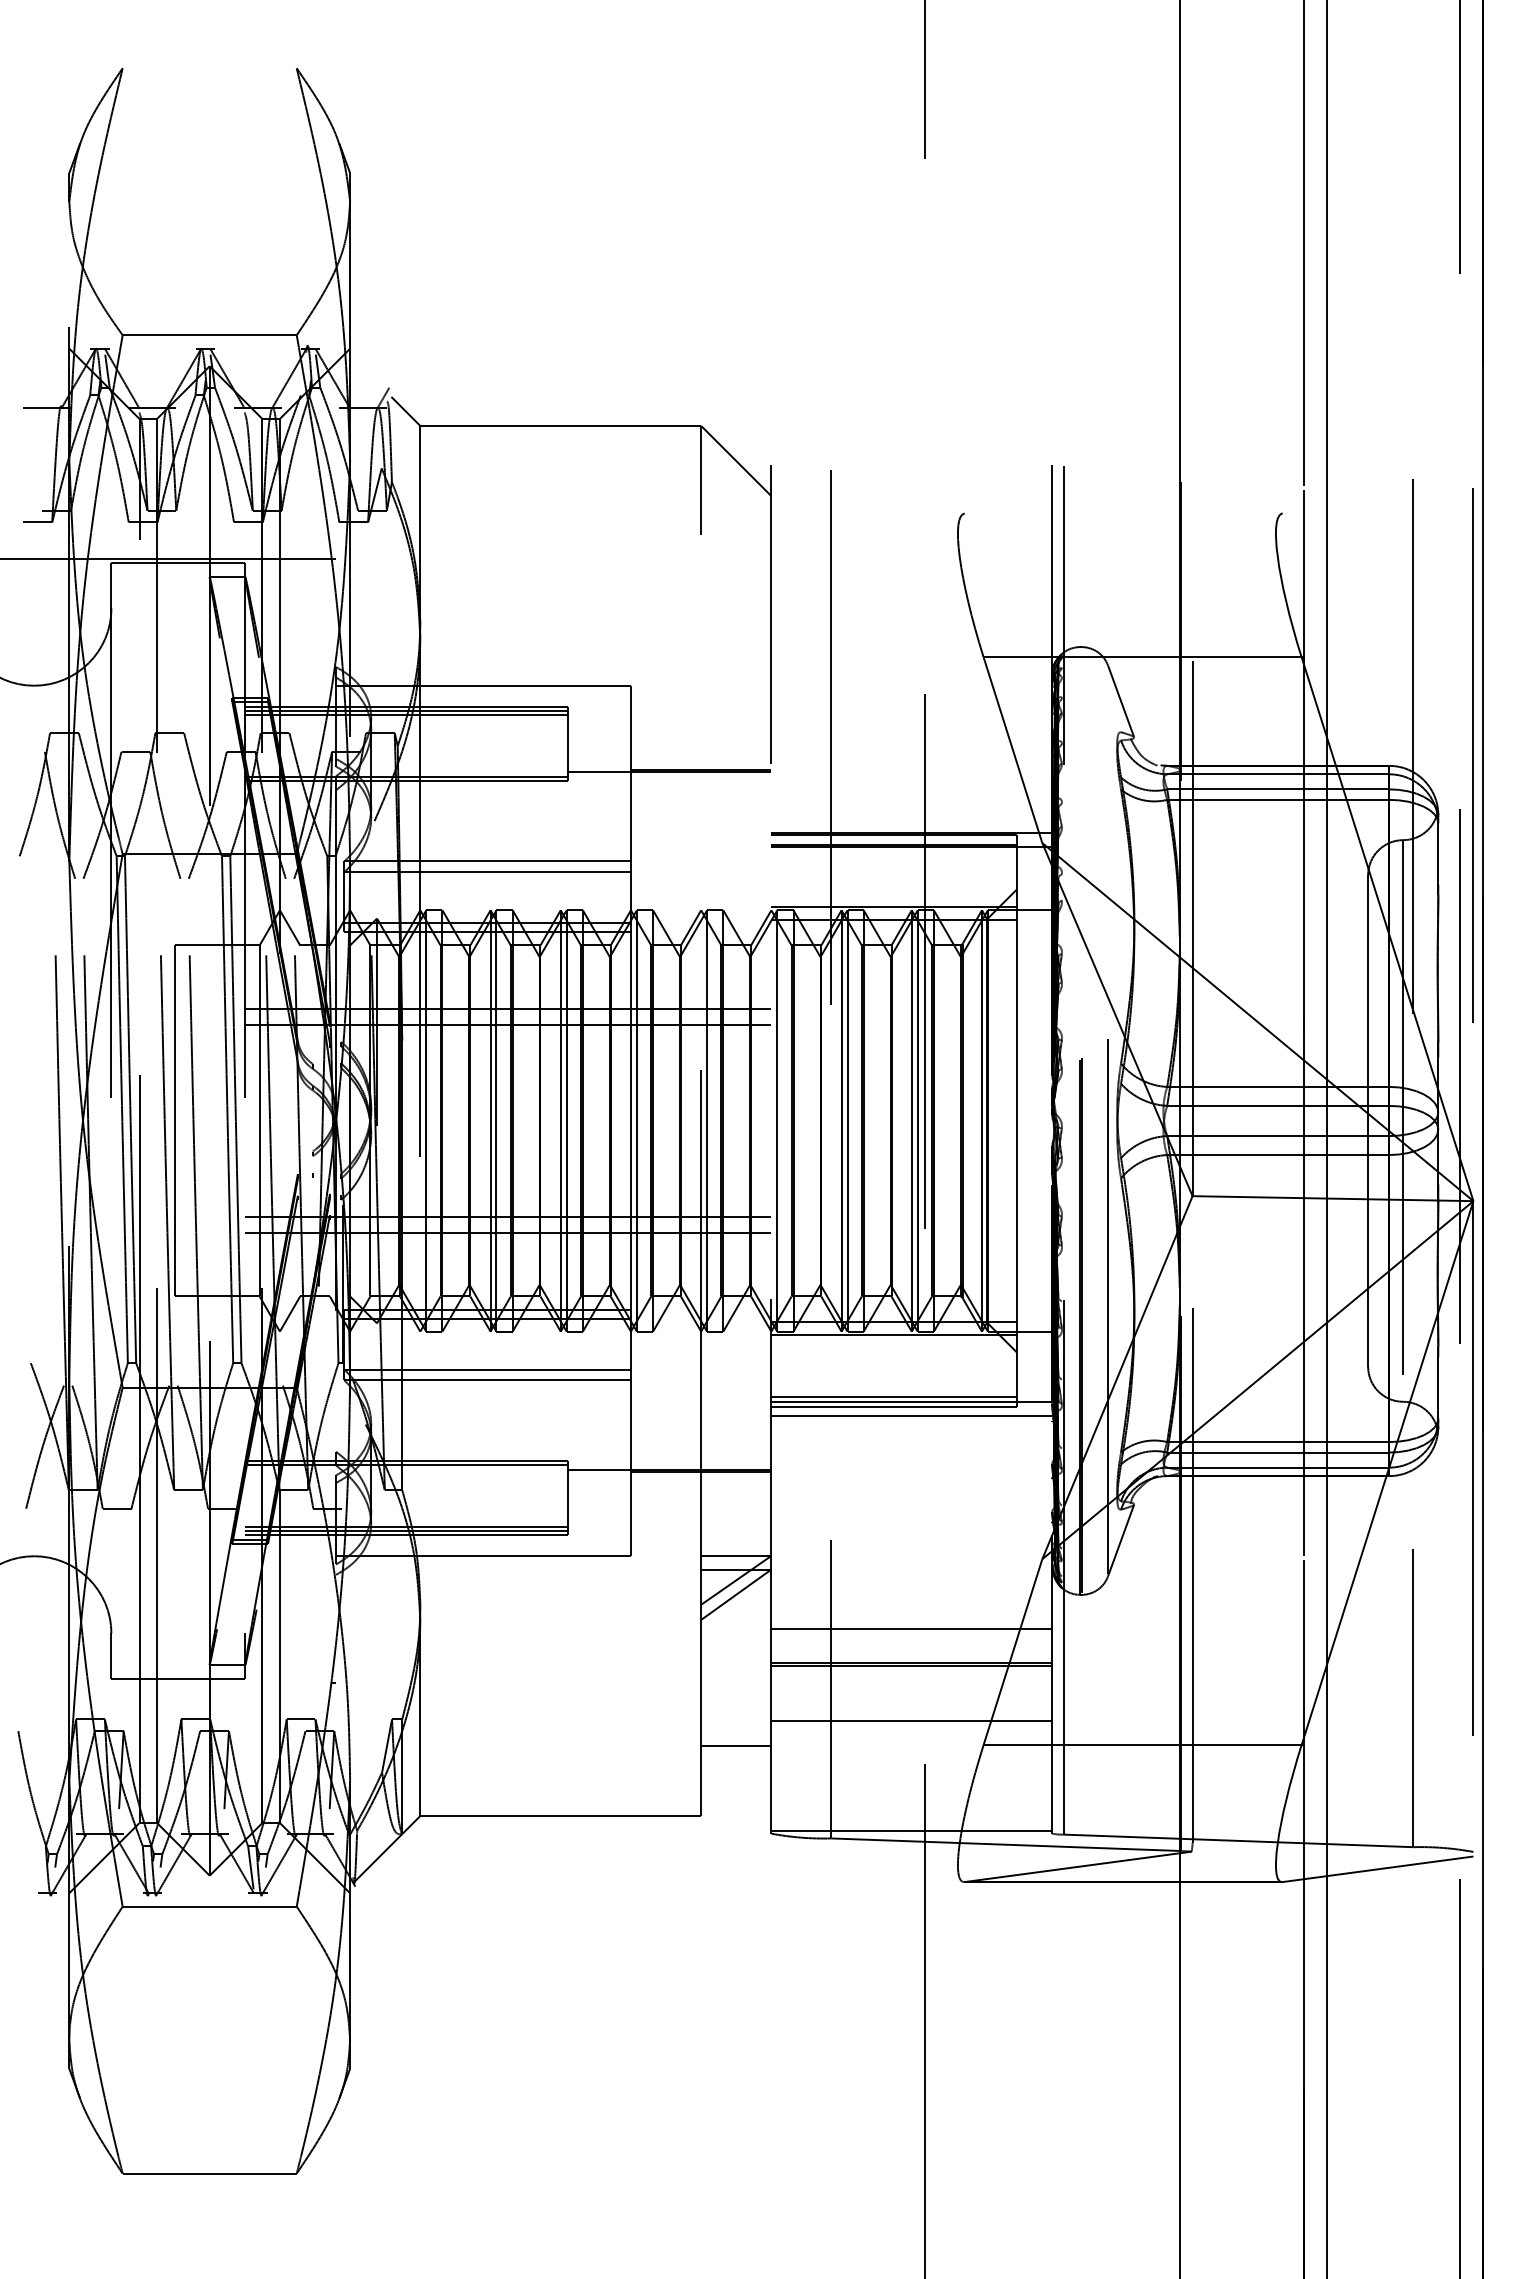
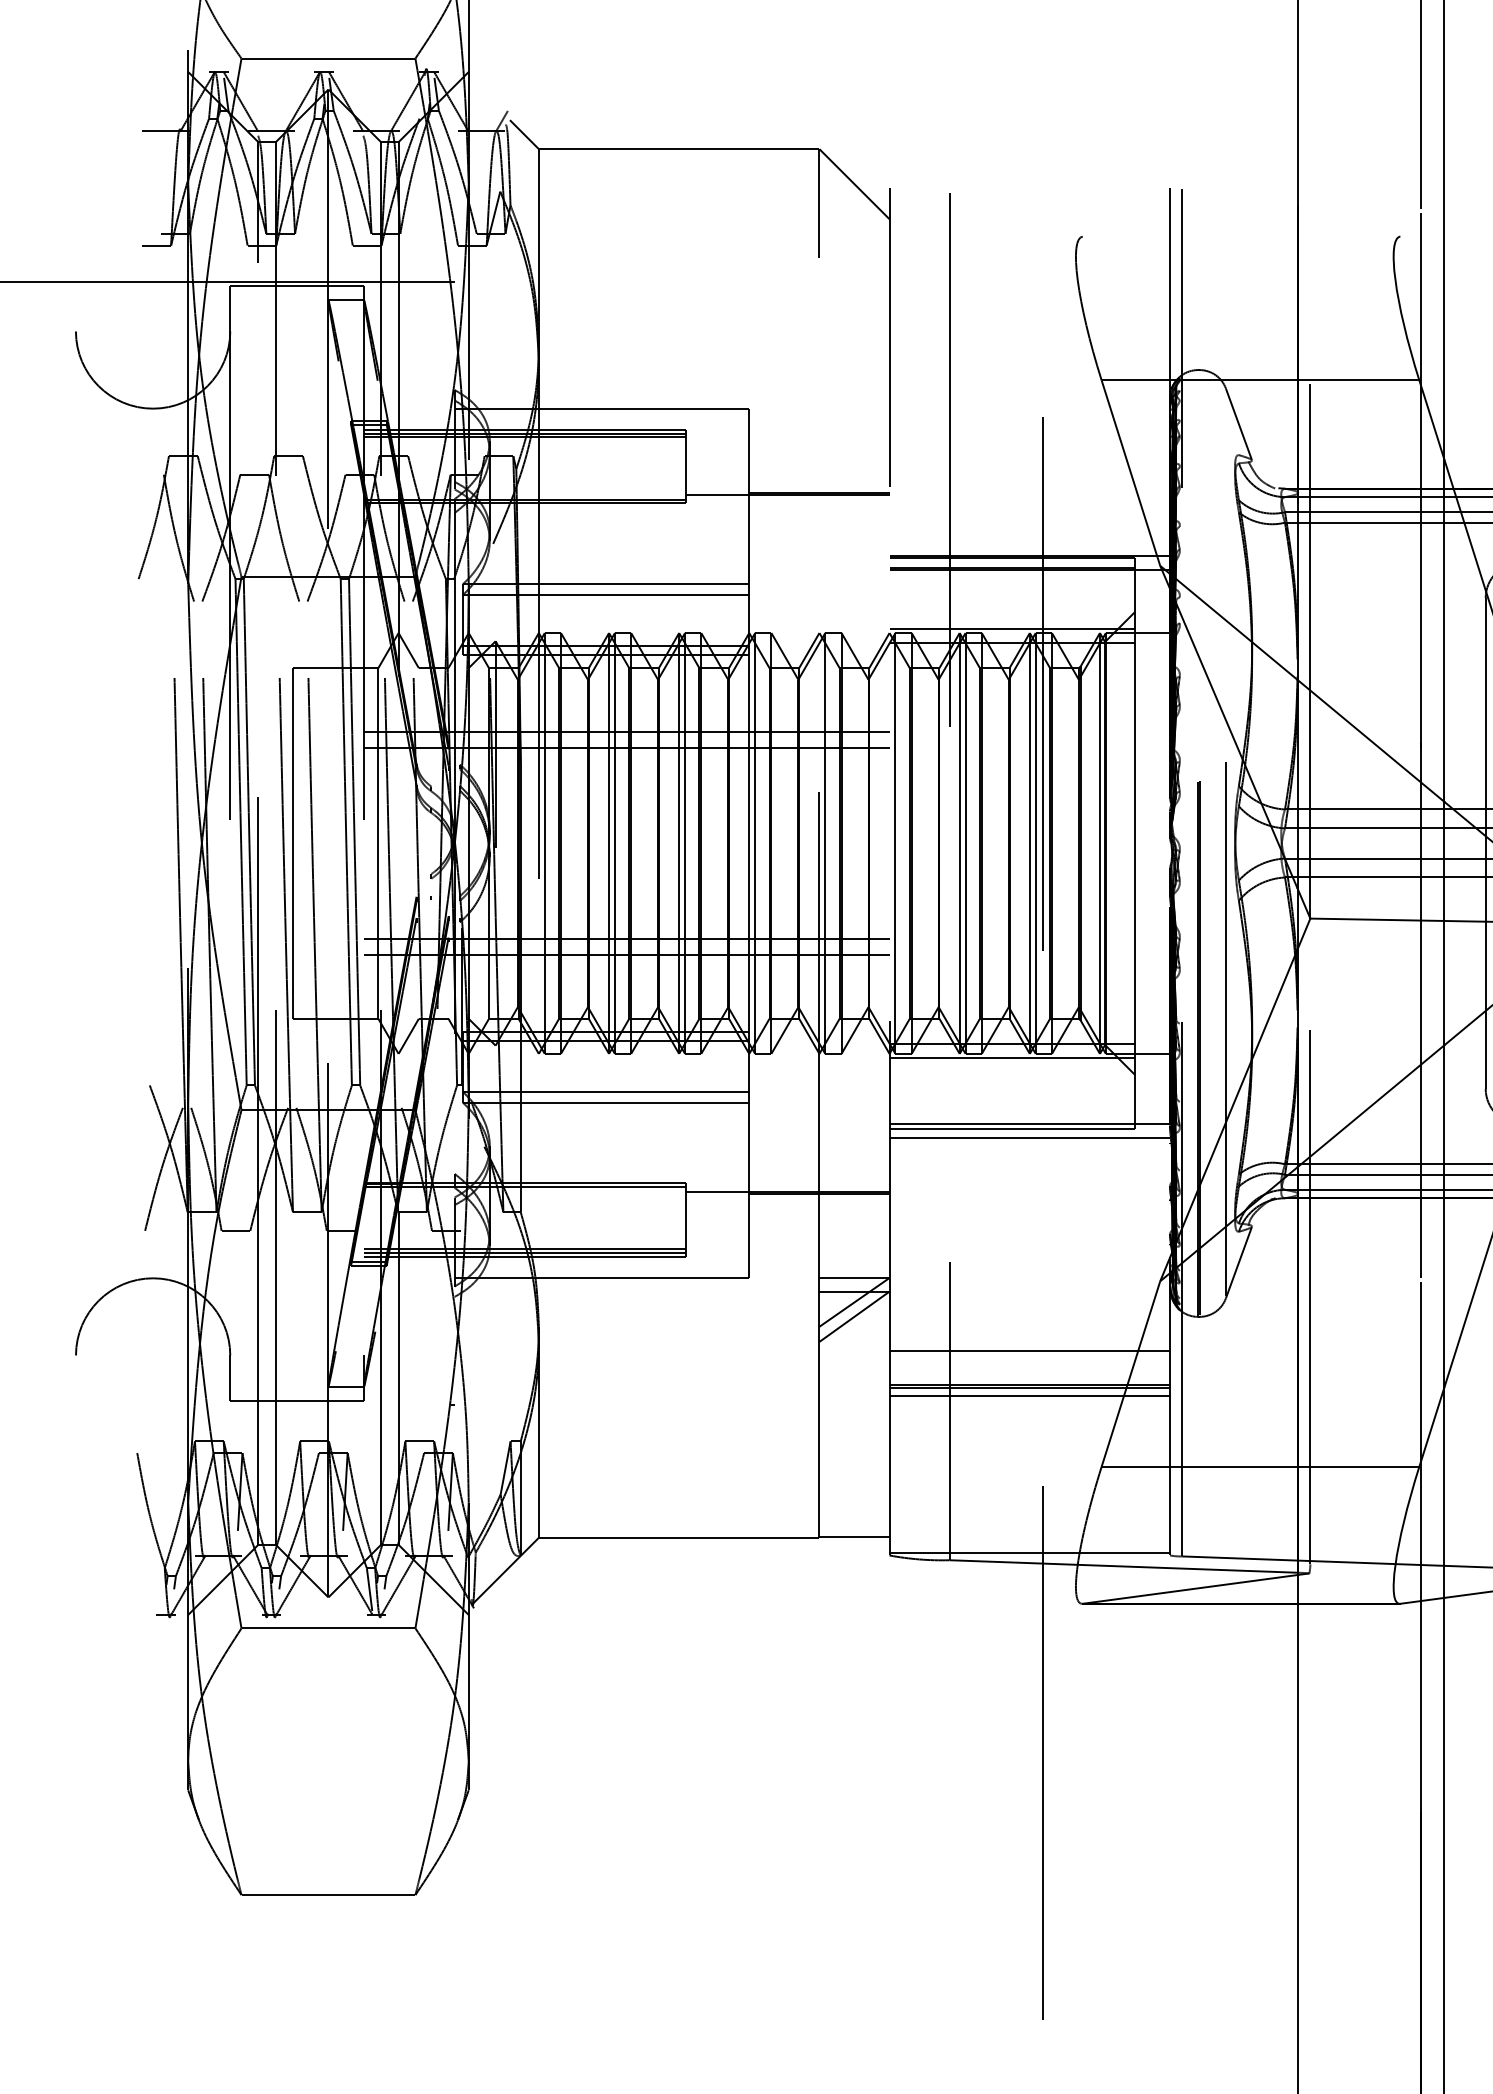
line: (894, 1396) -> (1012, 1118), removed
line: (911, 1721) -> (1029, 1396), moved
line: (736, 1745) -> (854, 1536), moved

